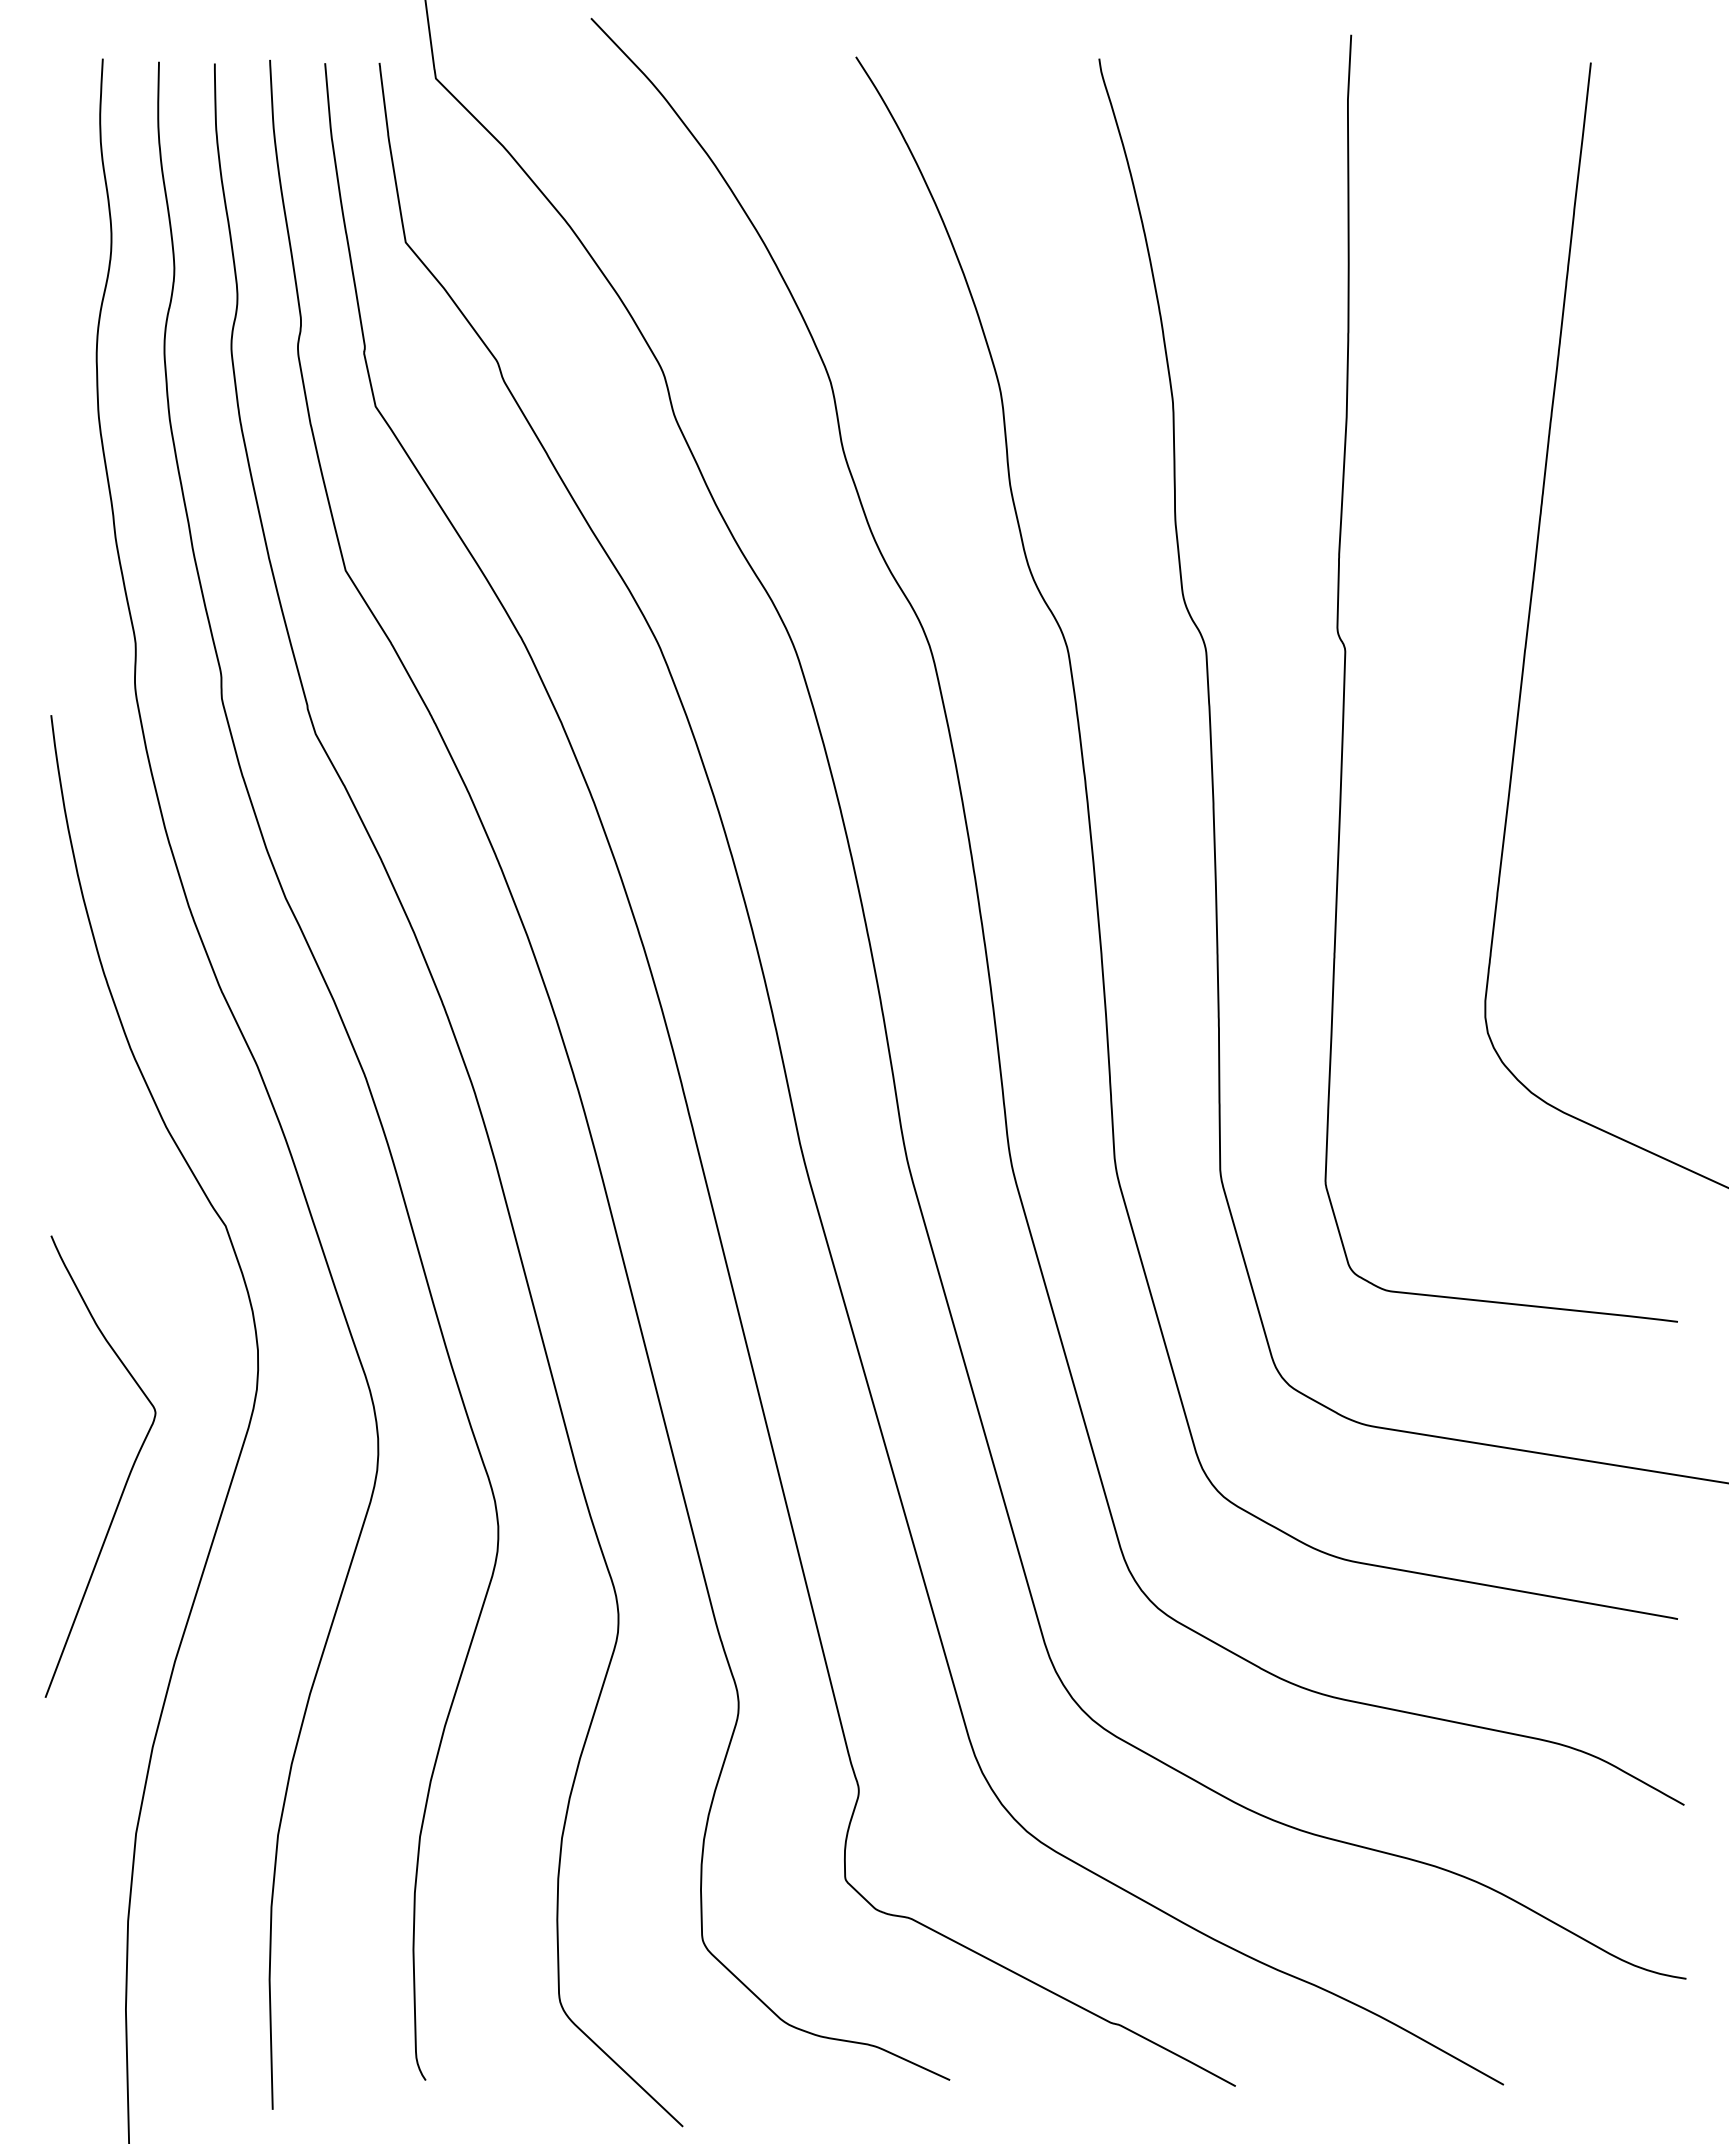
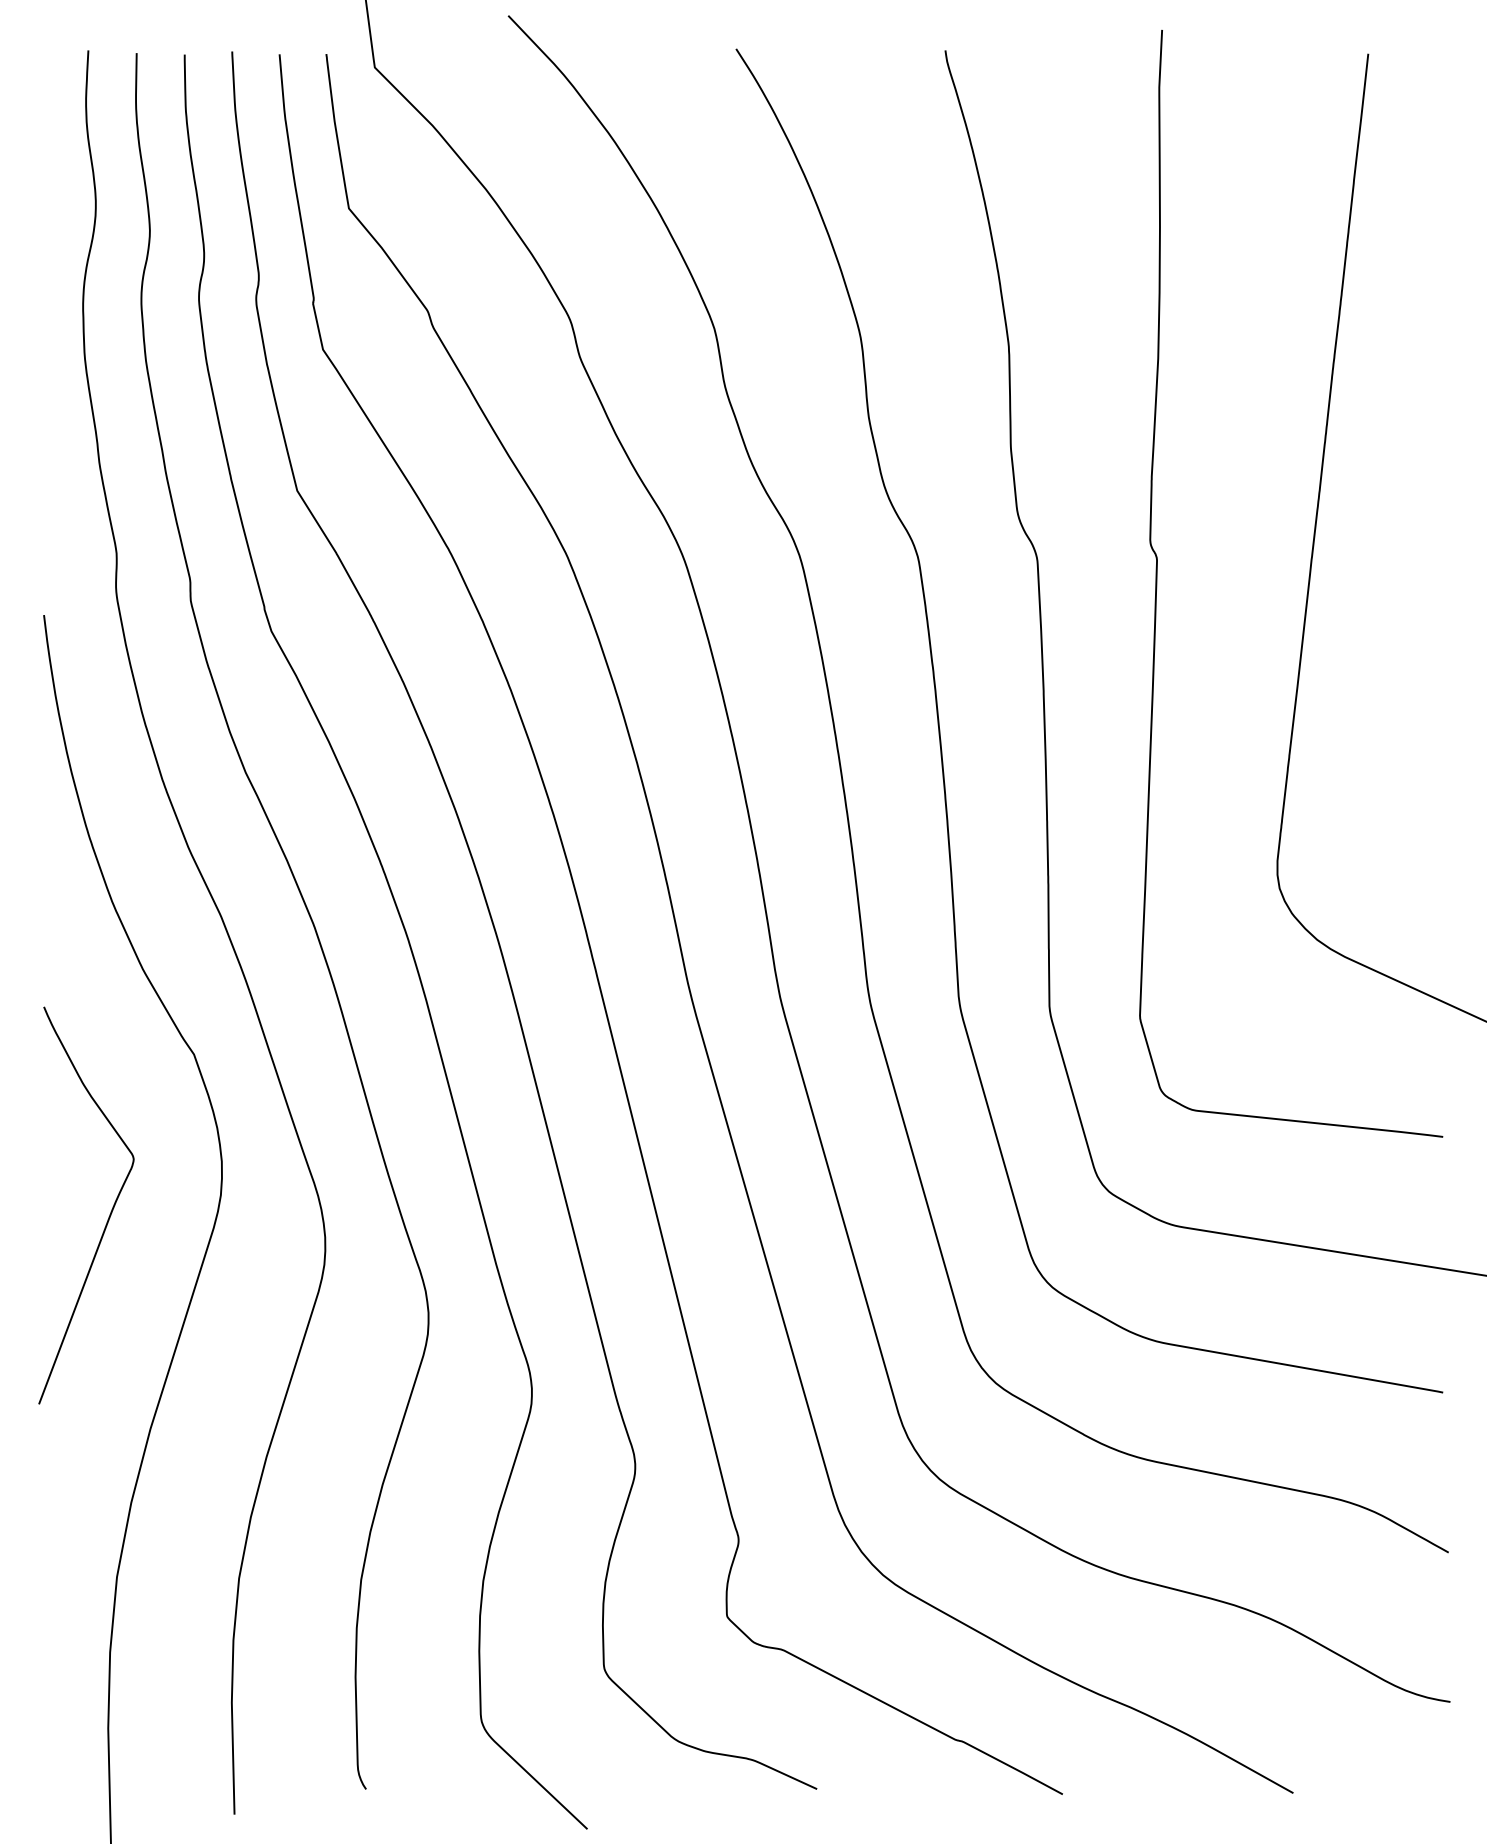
curve: (126, 1479) -> (108, 1216), moved

